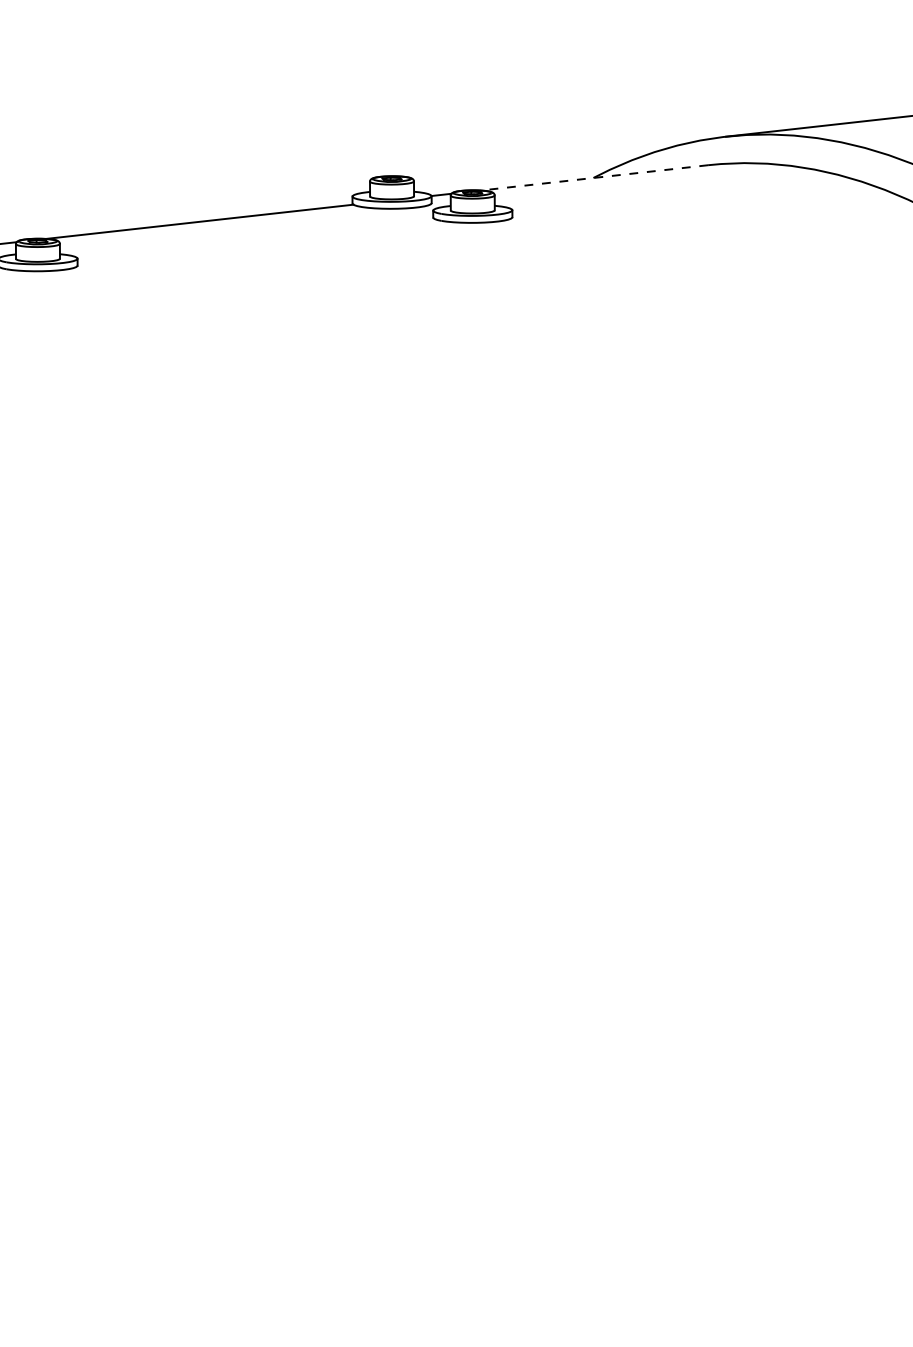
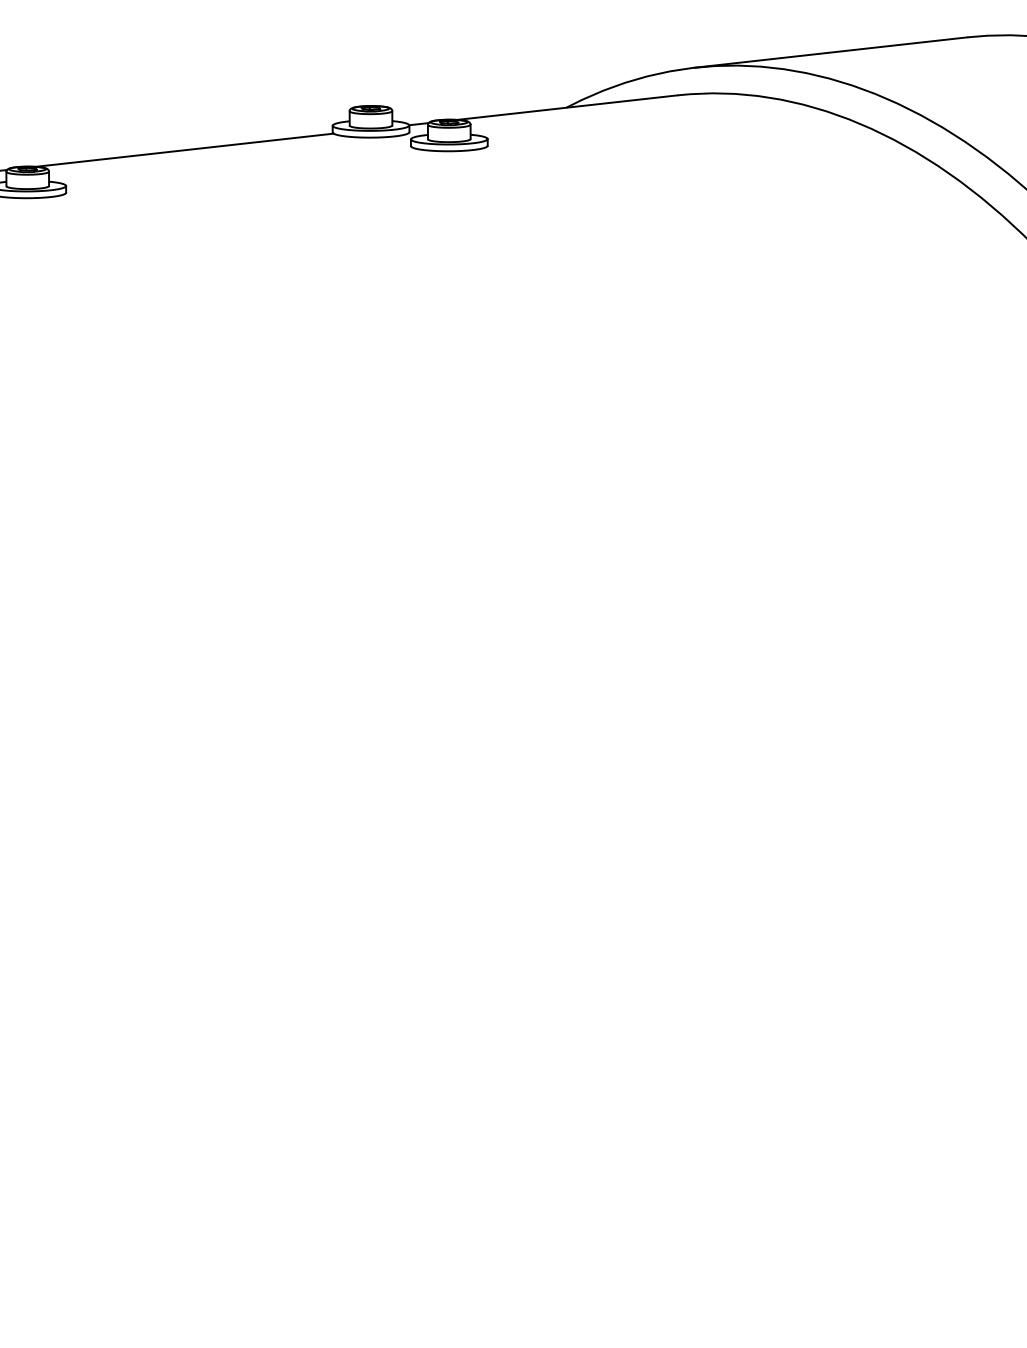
line: (594, 177) -> (567, 107), dashed -> solid

